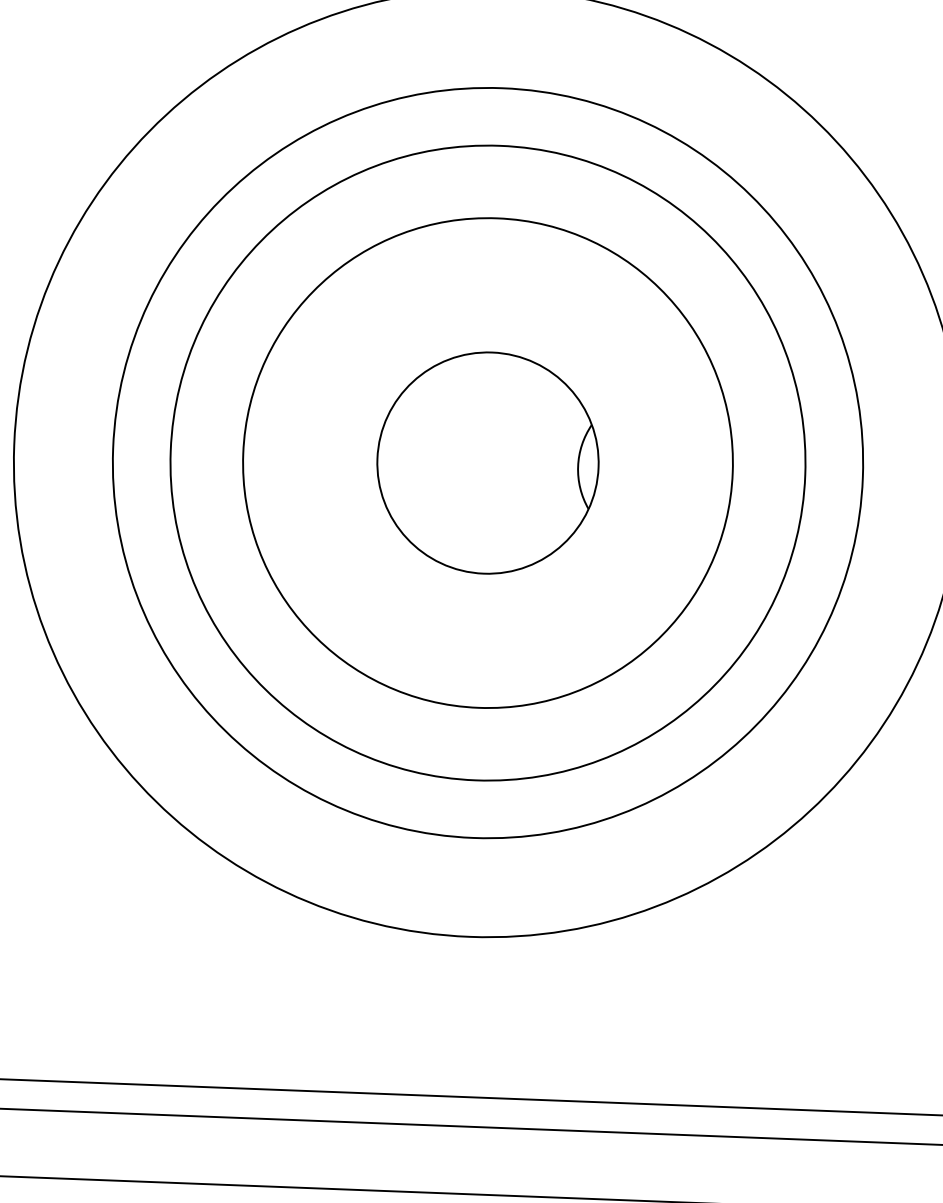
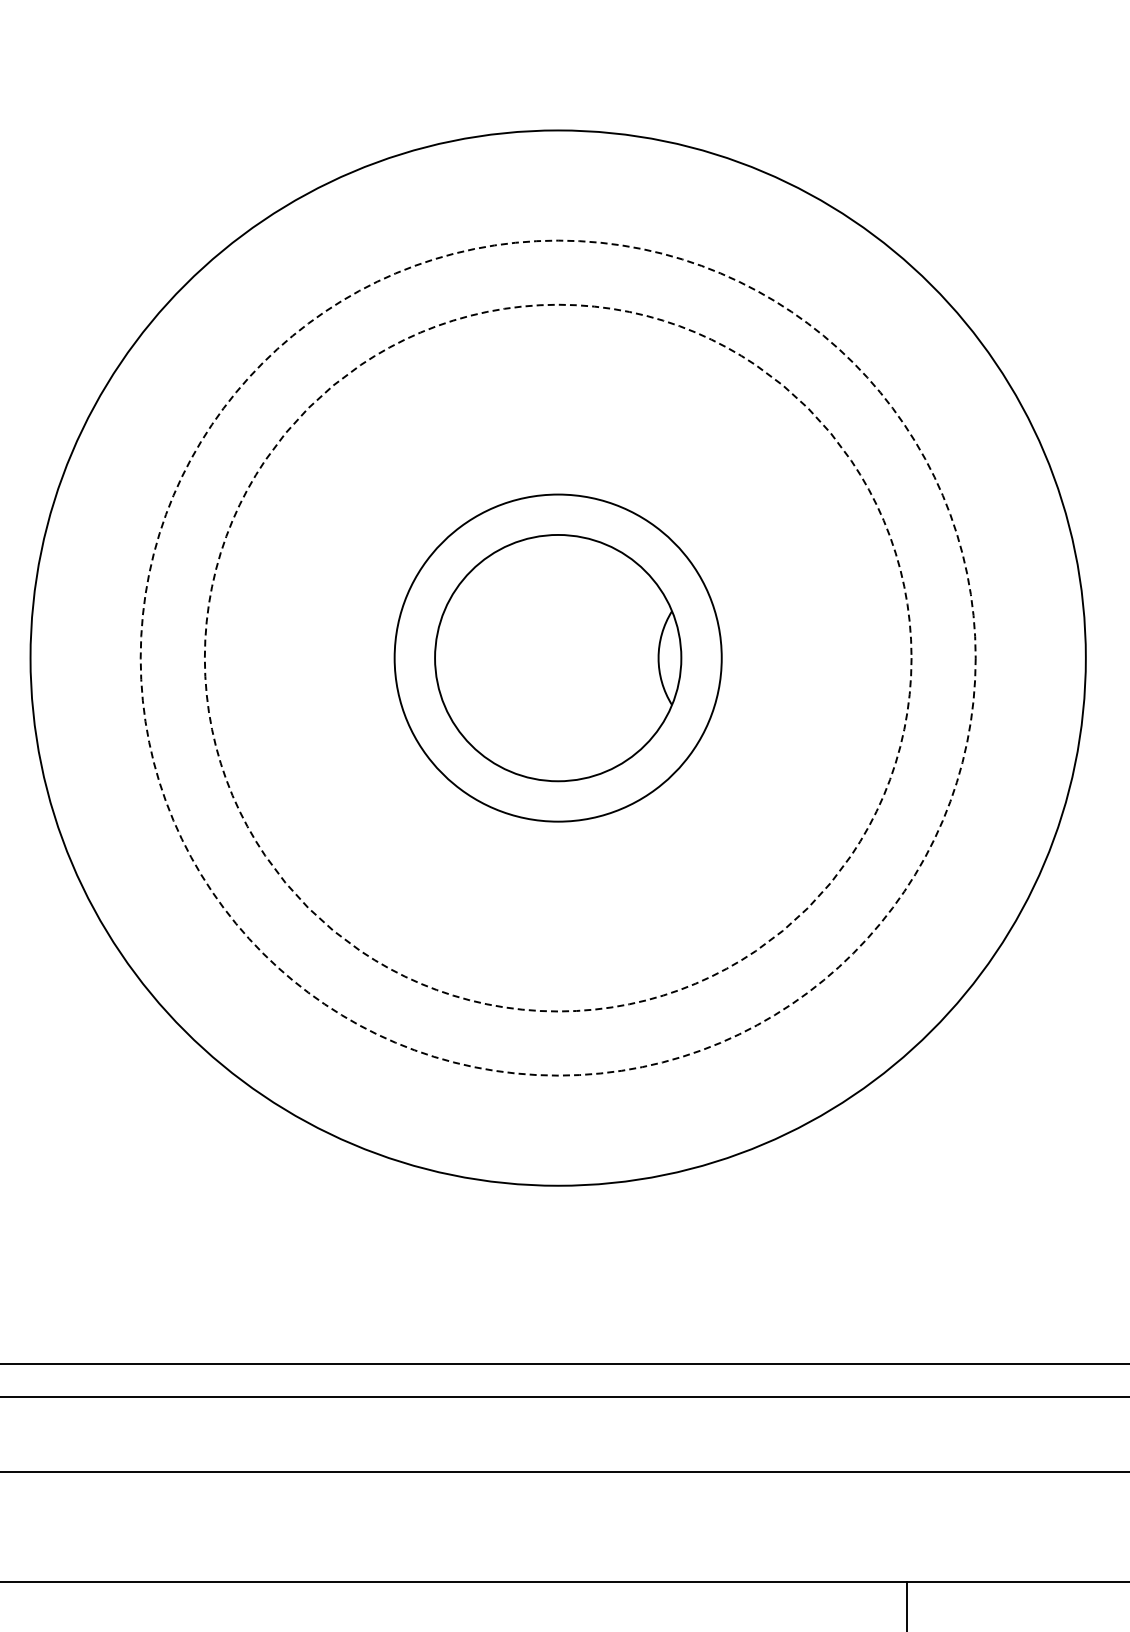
circle: (487, 462) -> (557, 657), size x0.6
circle: (487, 462) -> (557, 657), solid -> dashed
circle: (487, 462) -> (557, 657), solid -> dashed

